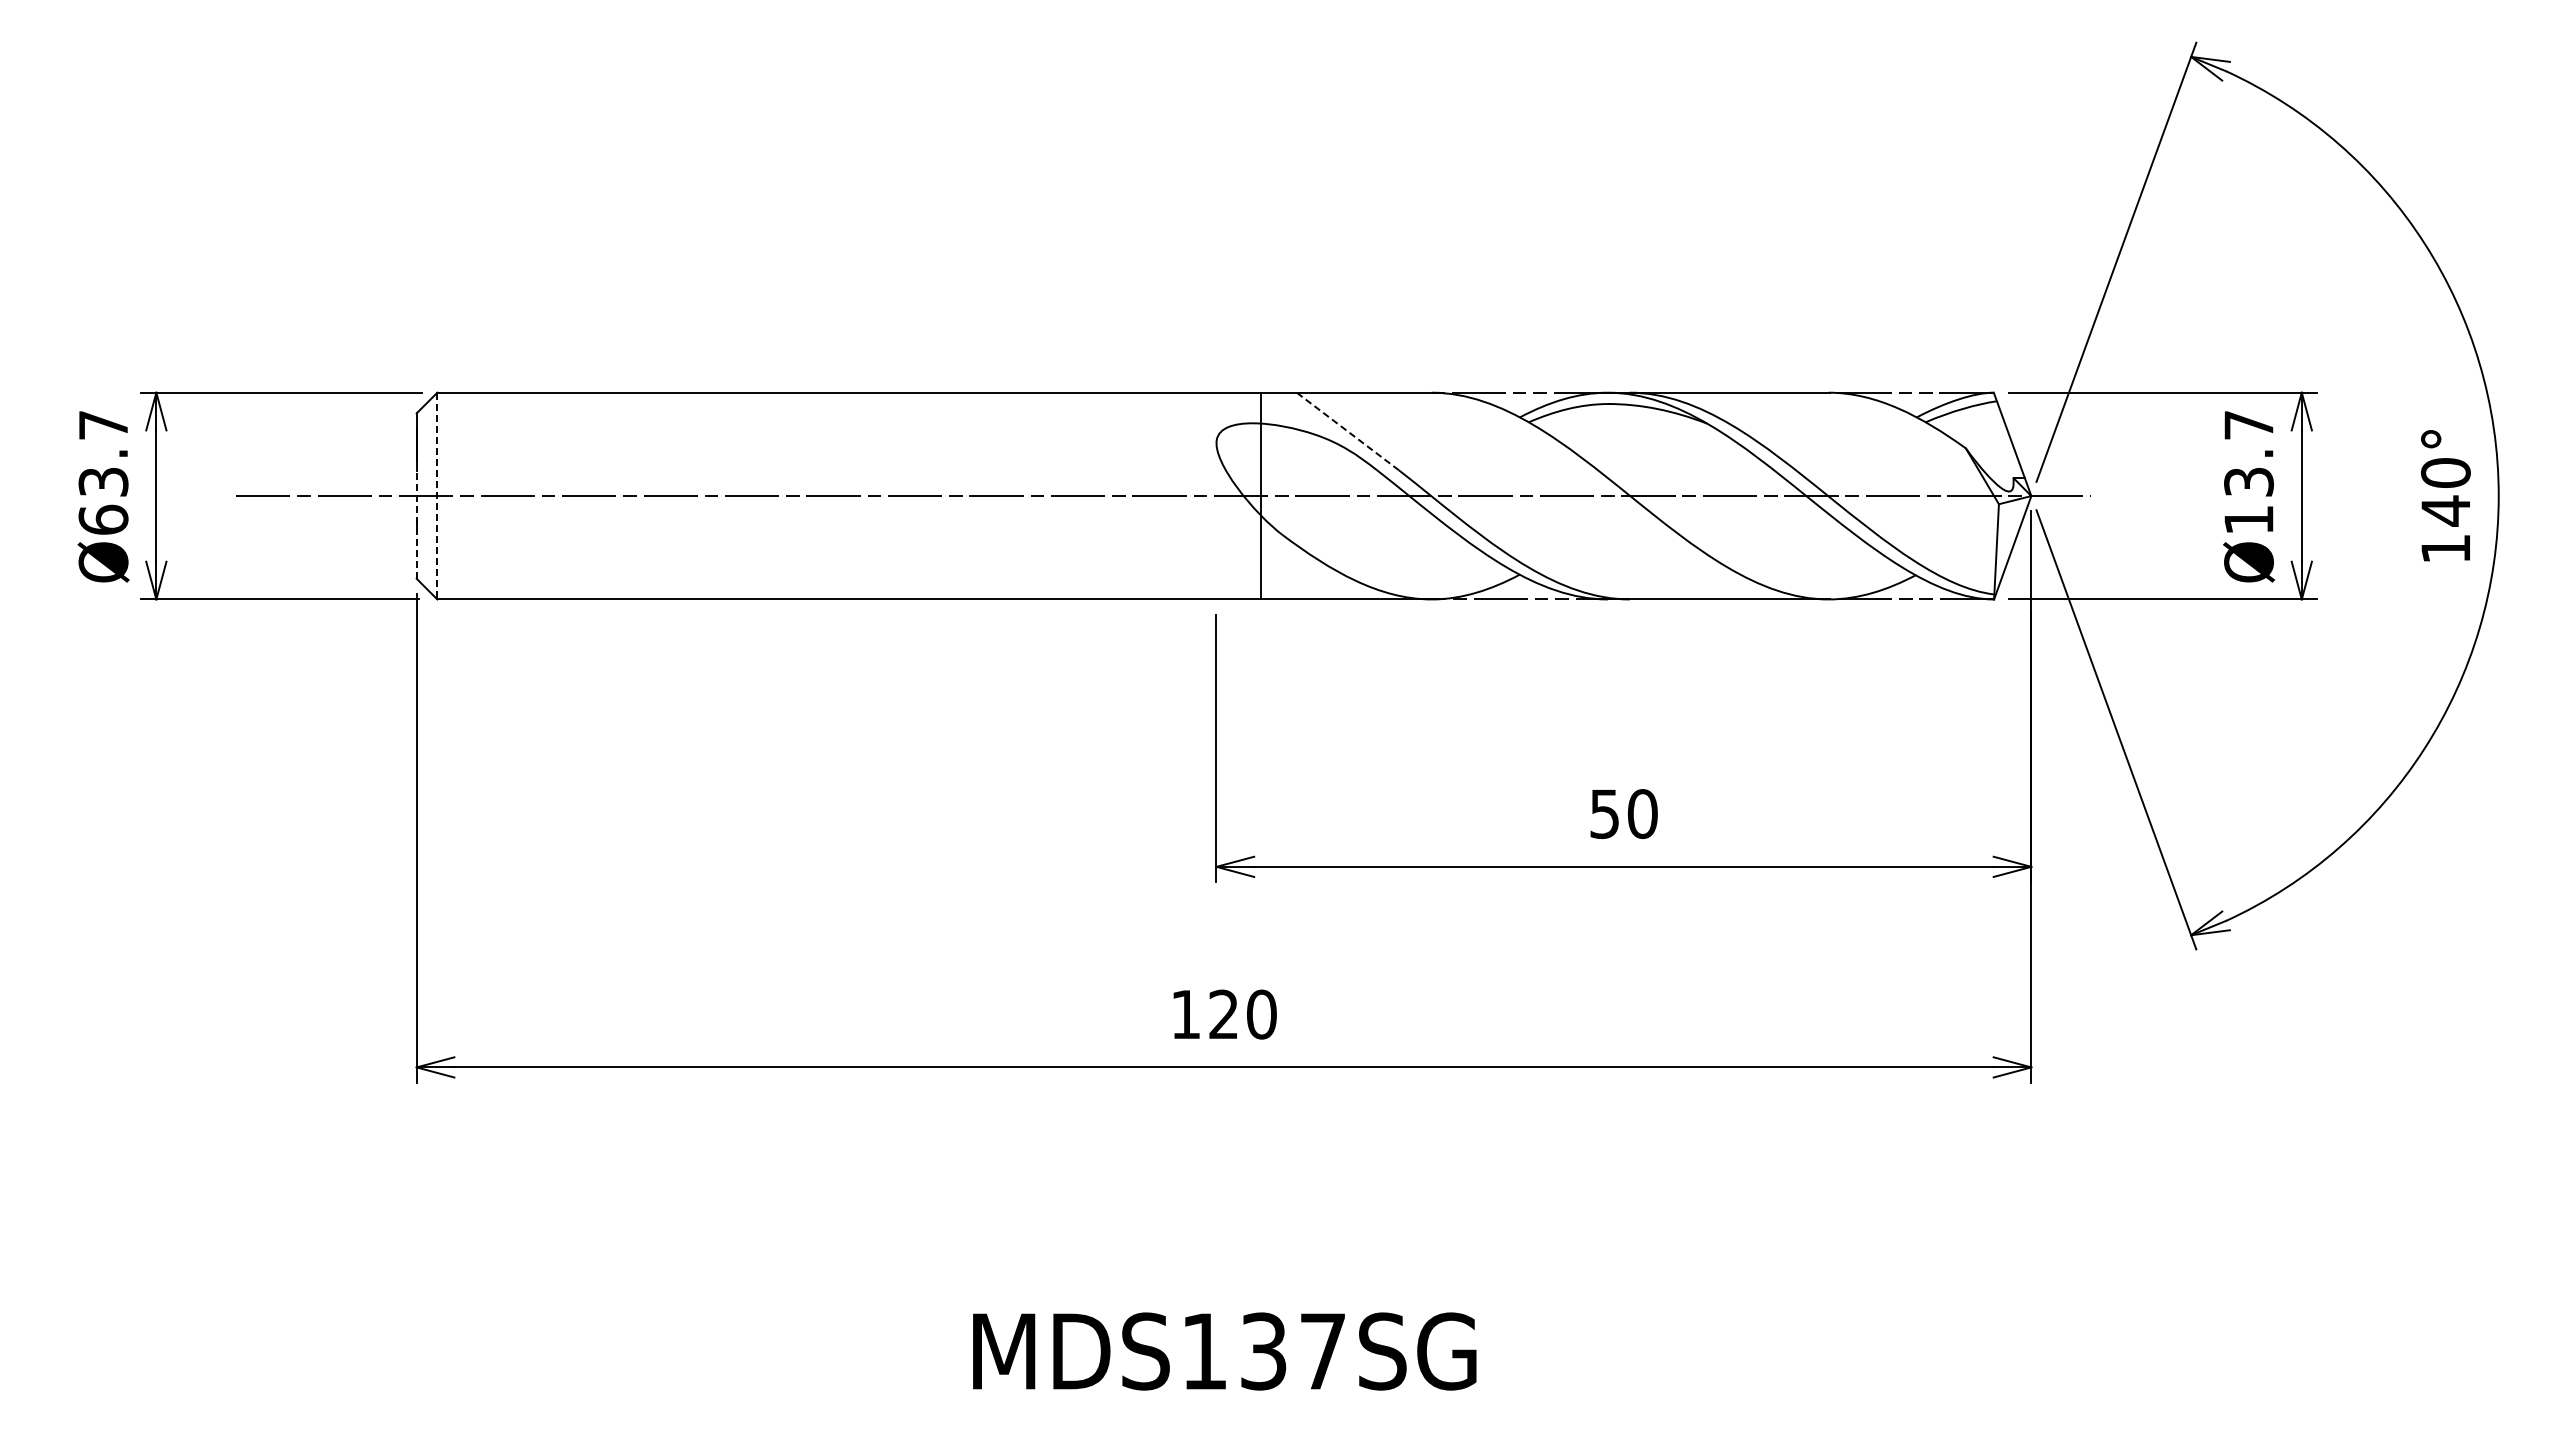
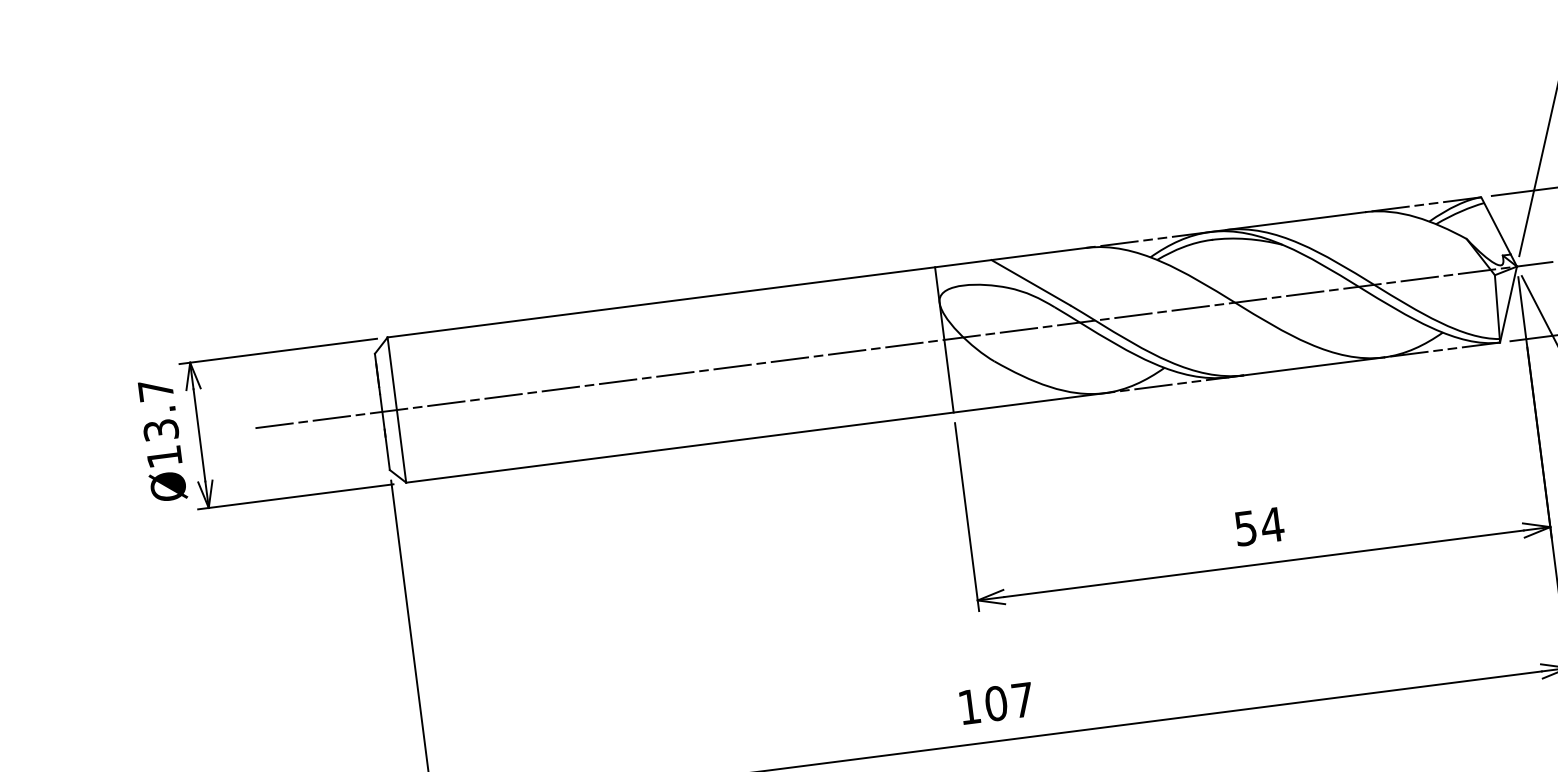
line: (1347, 431) -> (1030, 282), dashed -> solid
line: (1261, 495) -> (944, 339), moved
line: (437, 496) -> (397, 410), dashed -> solid
text: (103, 519) -> (164, 456), Ø63.7 -> Ø13.7
line: (416, 524) -> (384, 431), dashed -> solid
text: (1642, 814) -> (1272, 525), 50 -> 54
text: (1242, 1014) -> (1009, 701), 120 -> 107

